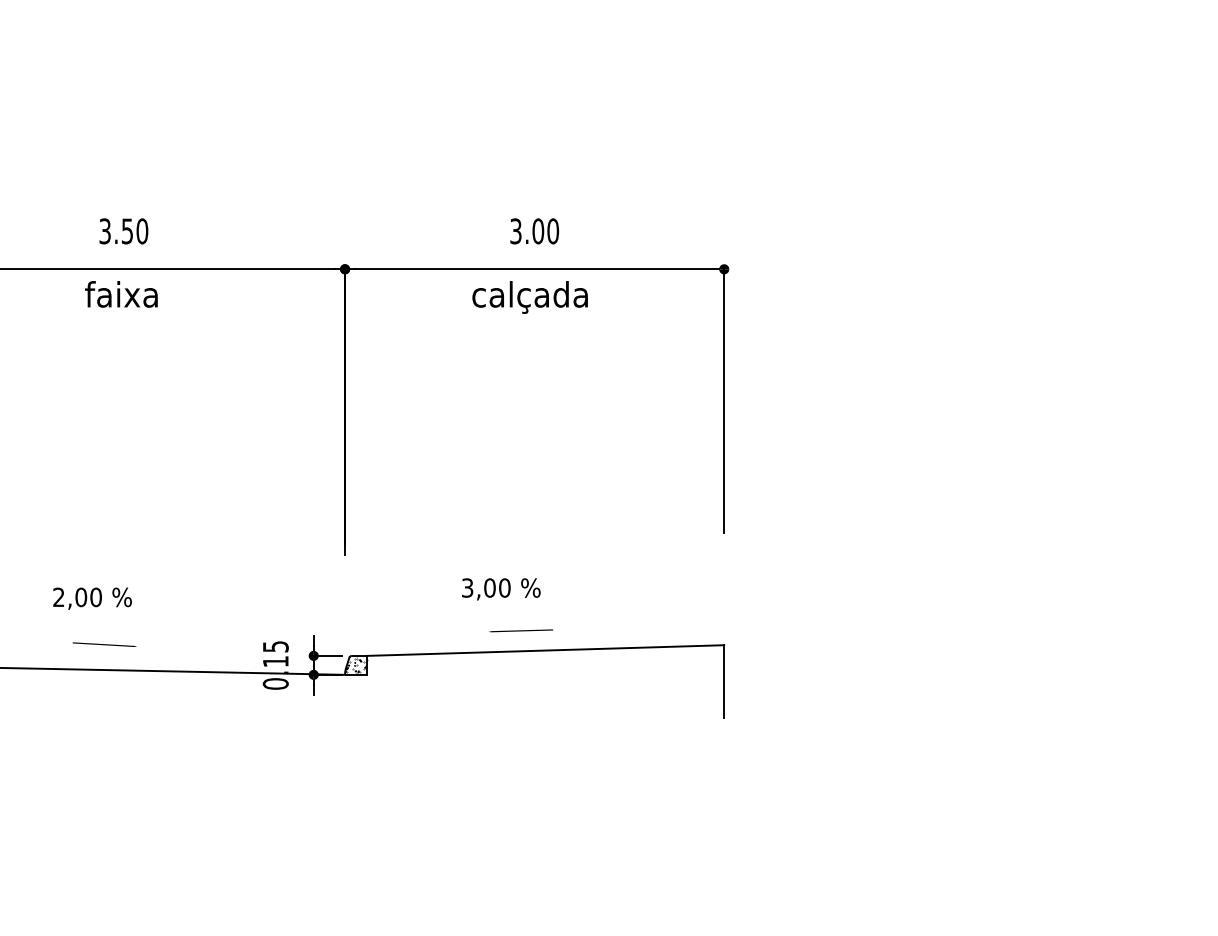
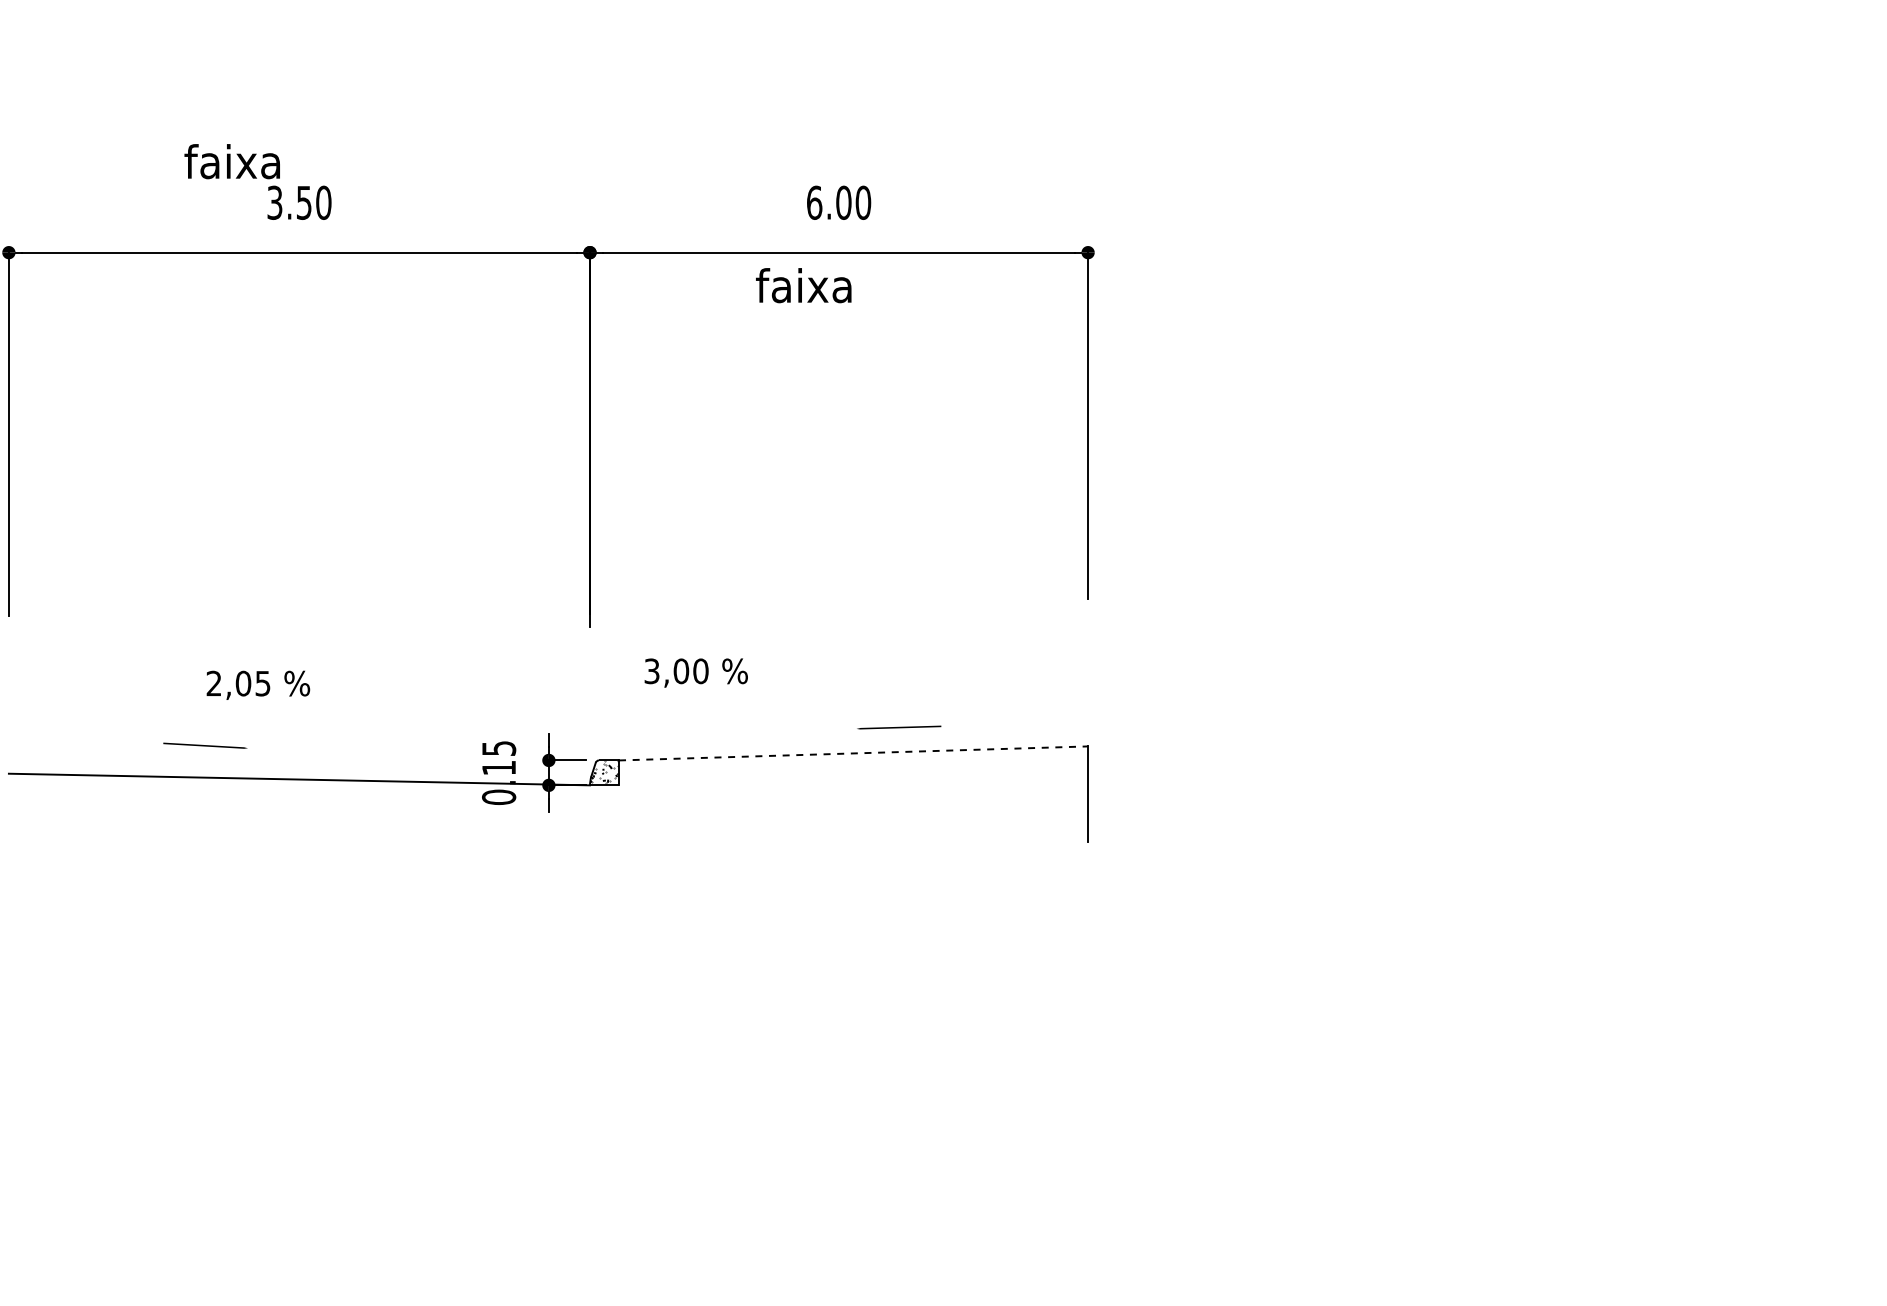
text: (515, 231) -> (814, 202), 3.00 -> 6.00
text: (120, 294) -> (231, 161), moved
text: (529, 297) -> (832, 289), calçada -> faixa
text: (500, 588) -> (695, 672), moved
text: (95, 597) -> (262, 683), 2,00 -> 2,05
line: (521, 630) -> (899, 727), moved
line: (104, 644) -> (205, 745), moved
line: (545, 650) -> (853, 753), solid -> dashed

